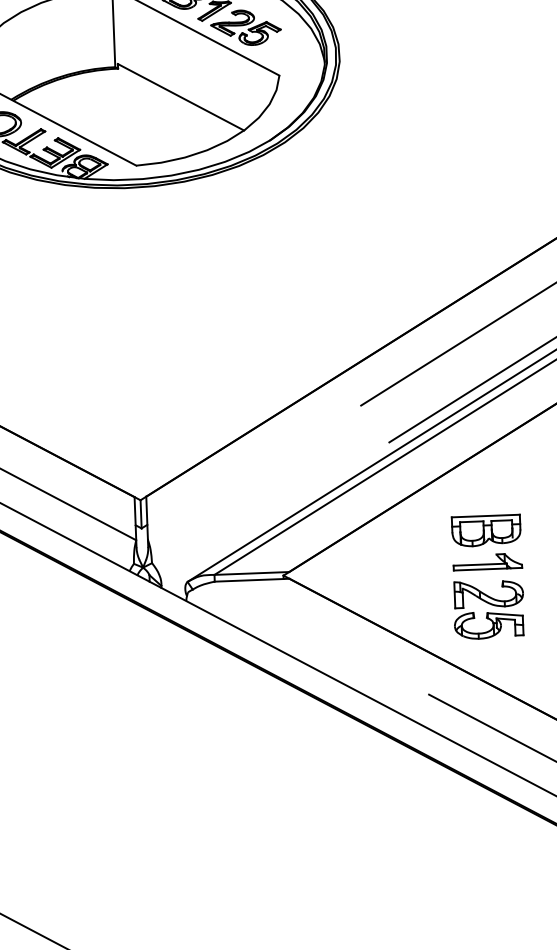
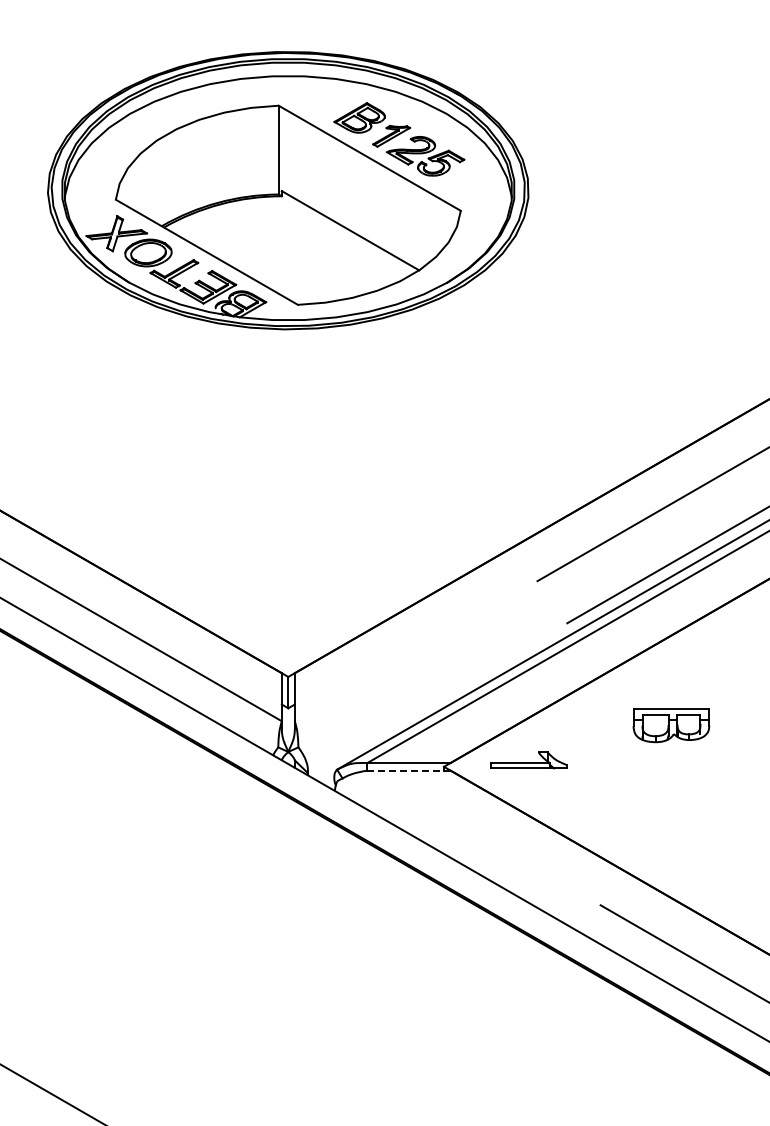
part: (487, 562) -> (528, 760), moved
line: (251, 580) -> (408, 770), solid -> dashed
part: (488, 609) -> (670, 813), removed

